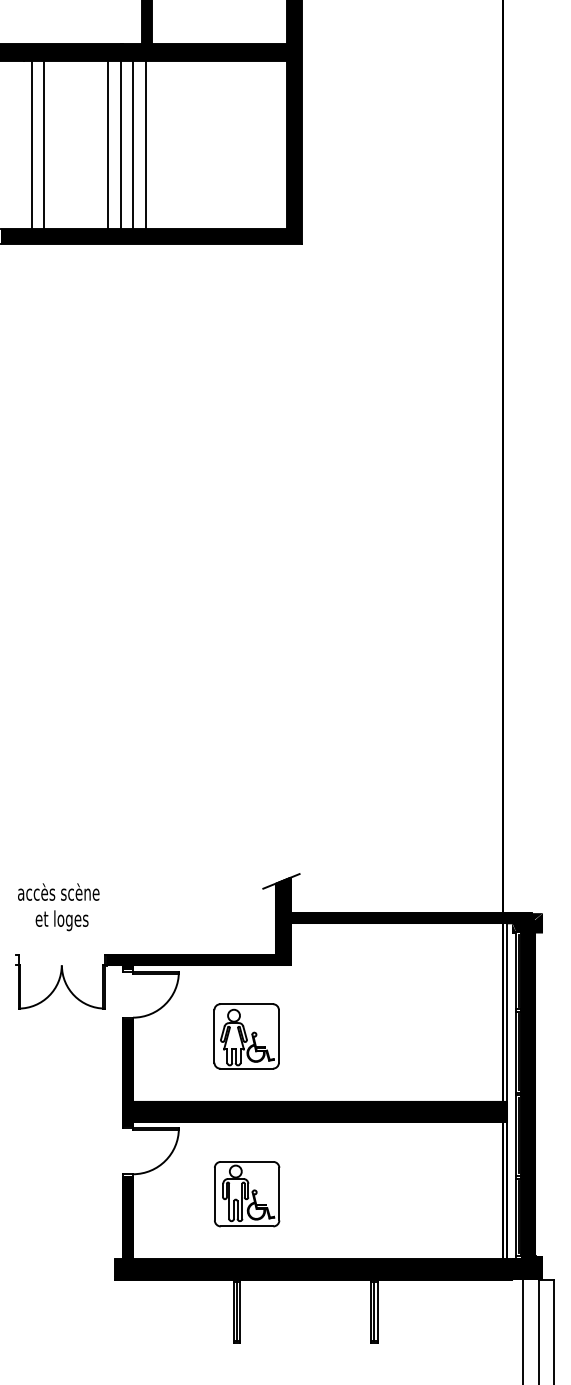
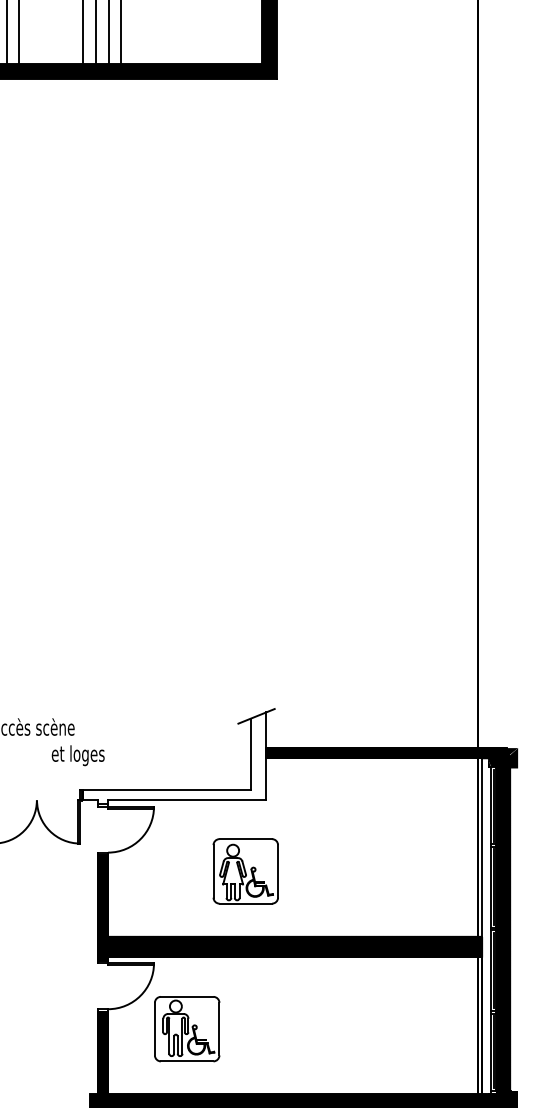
text: (61, 920) -> (77, 755), moved
hatch: (198, 923) -> (173, 758), removed
part: (246, 1036) -> (245, 871), moved
part: (247, 1194) -> (187, 1029), moved

